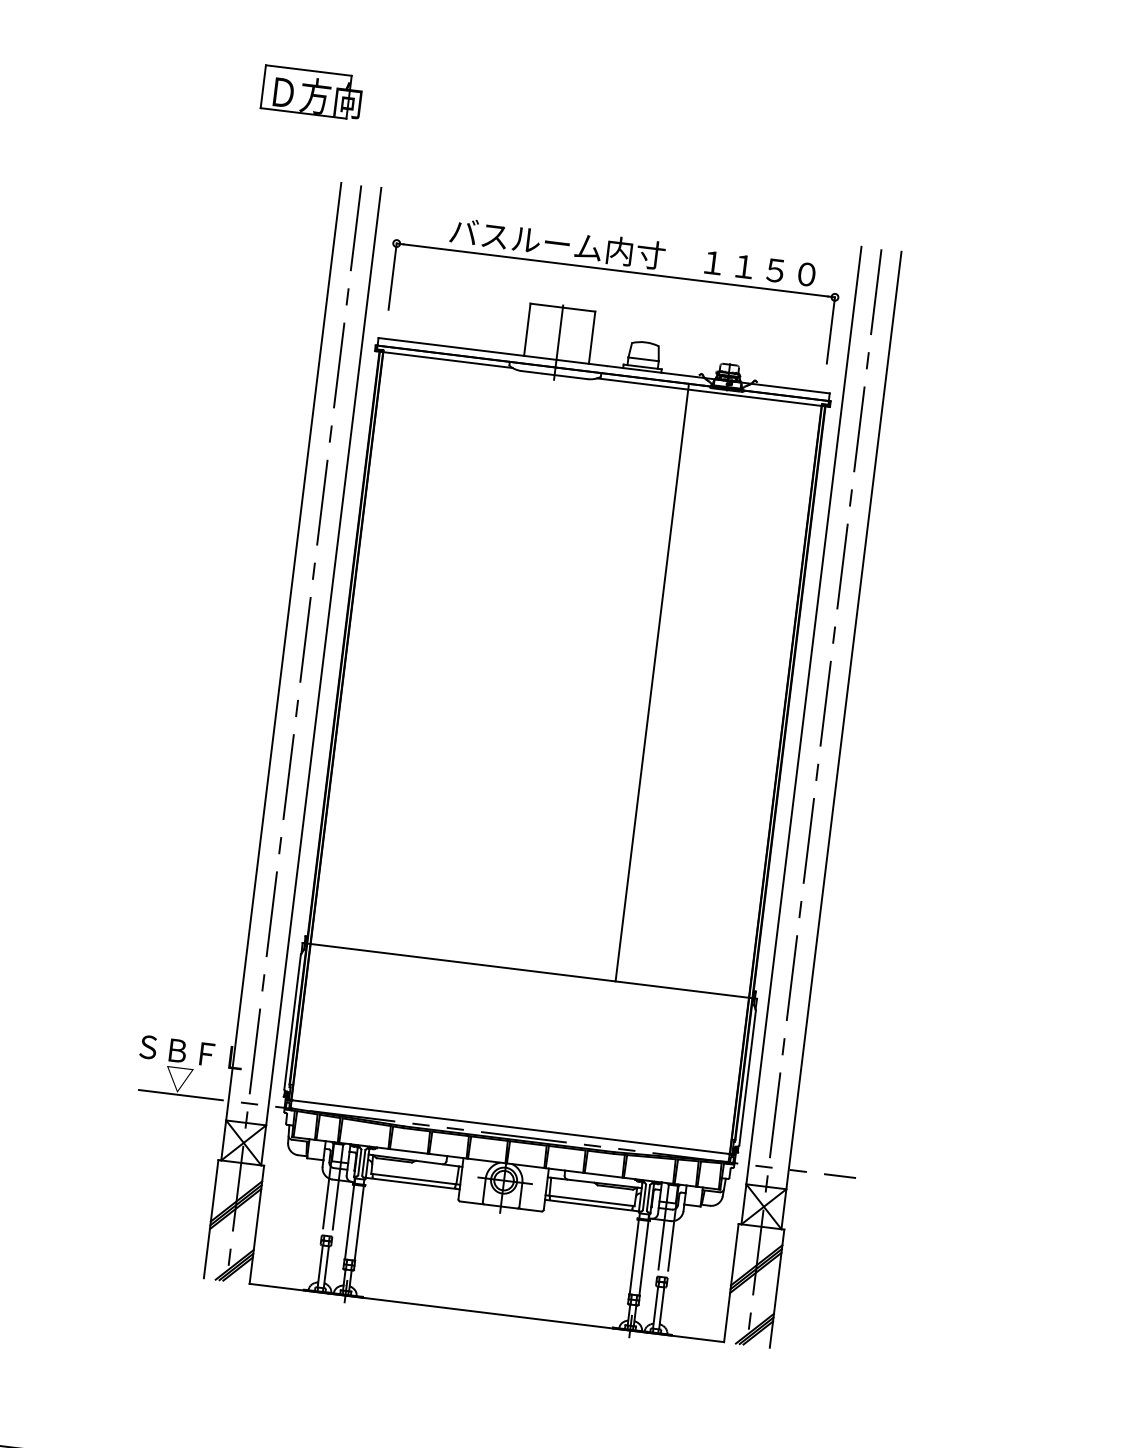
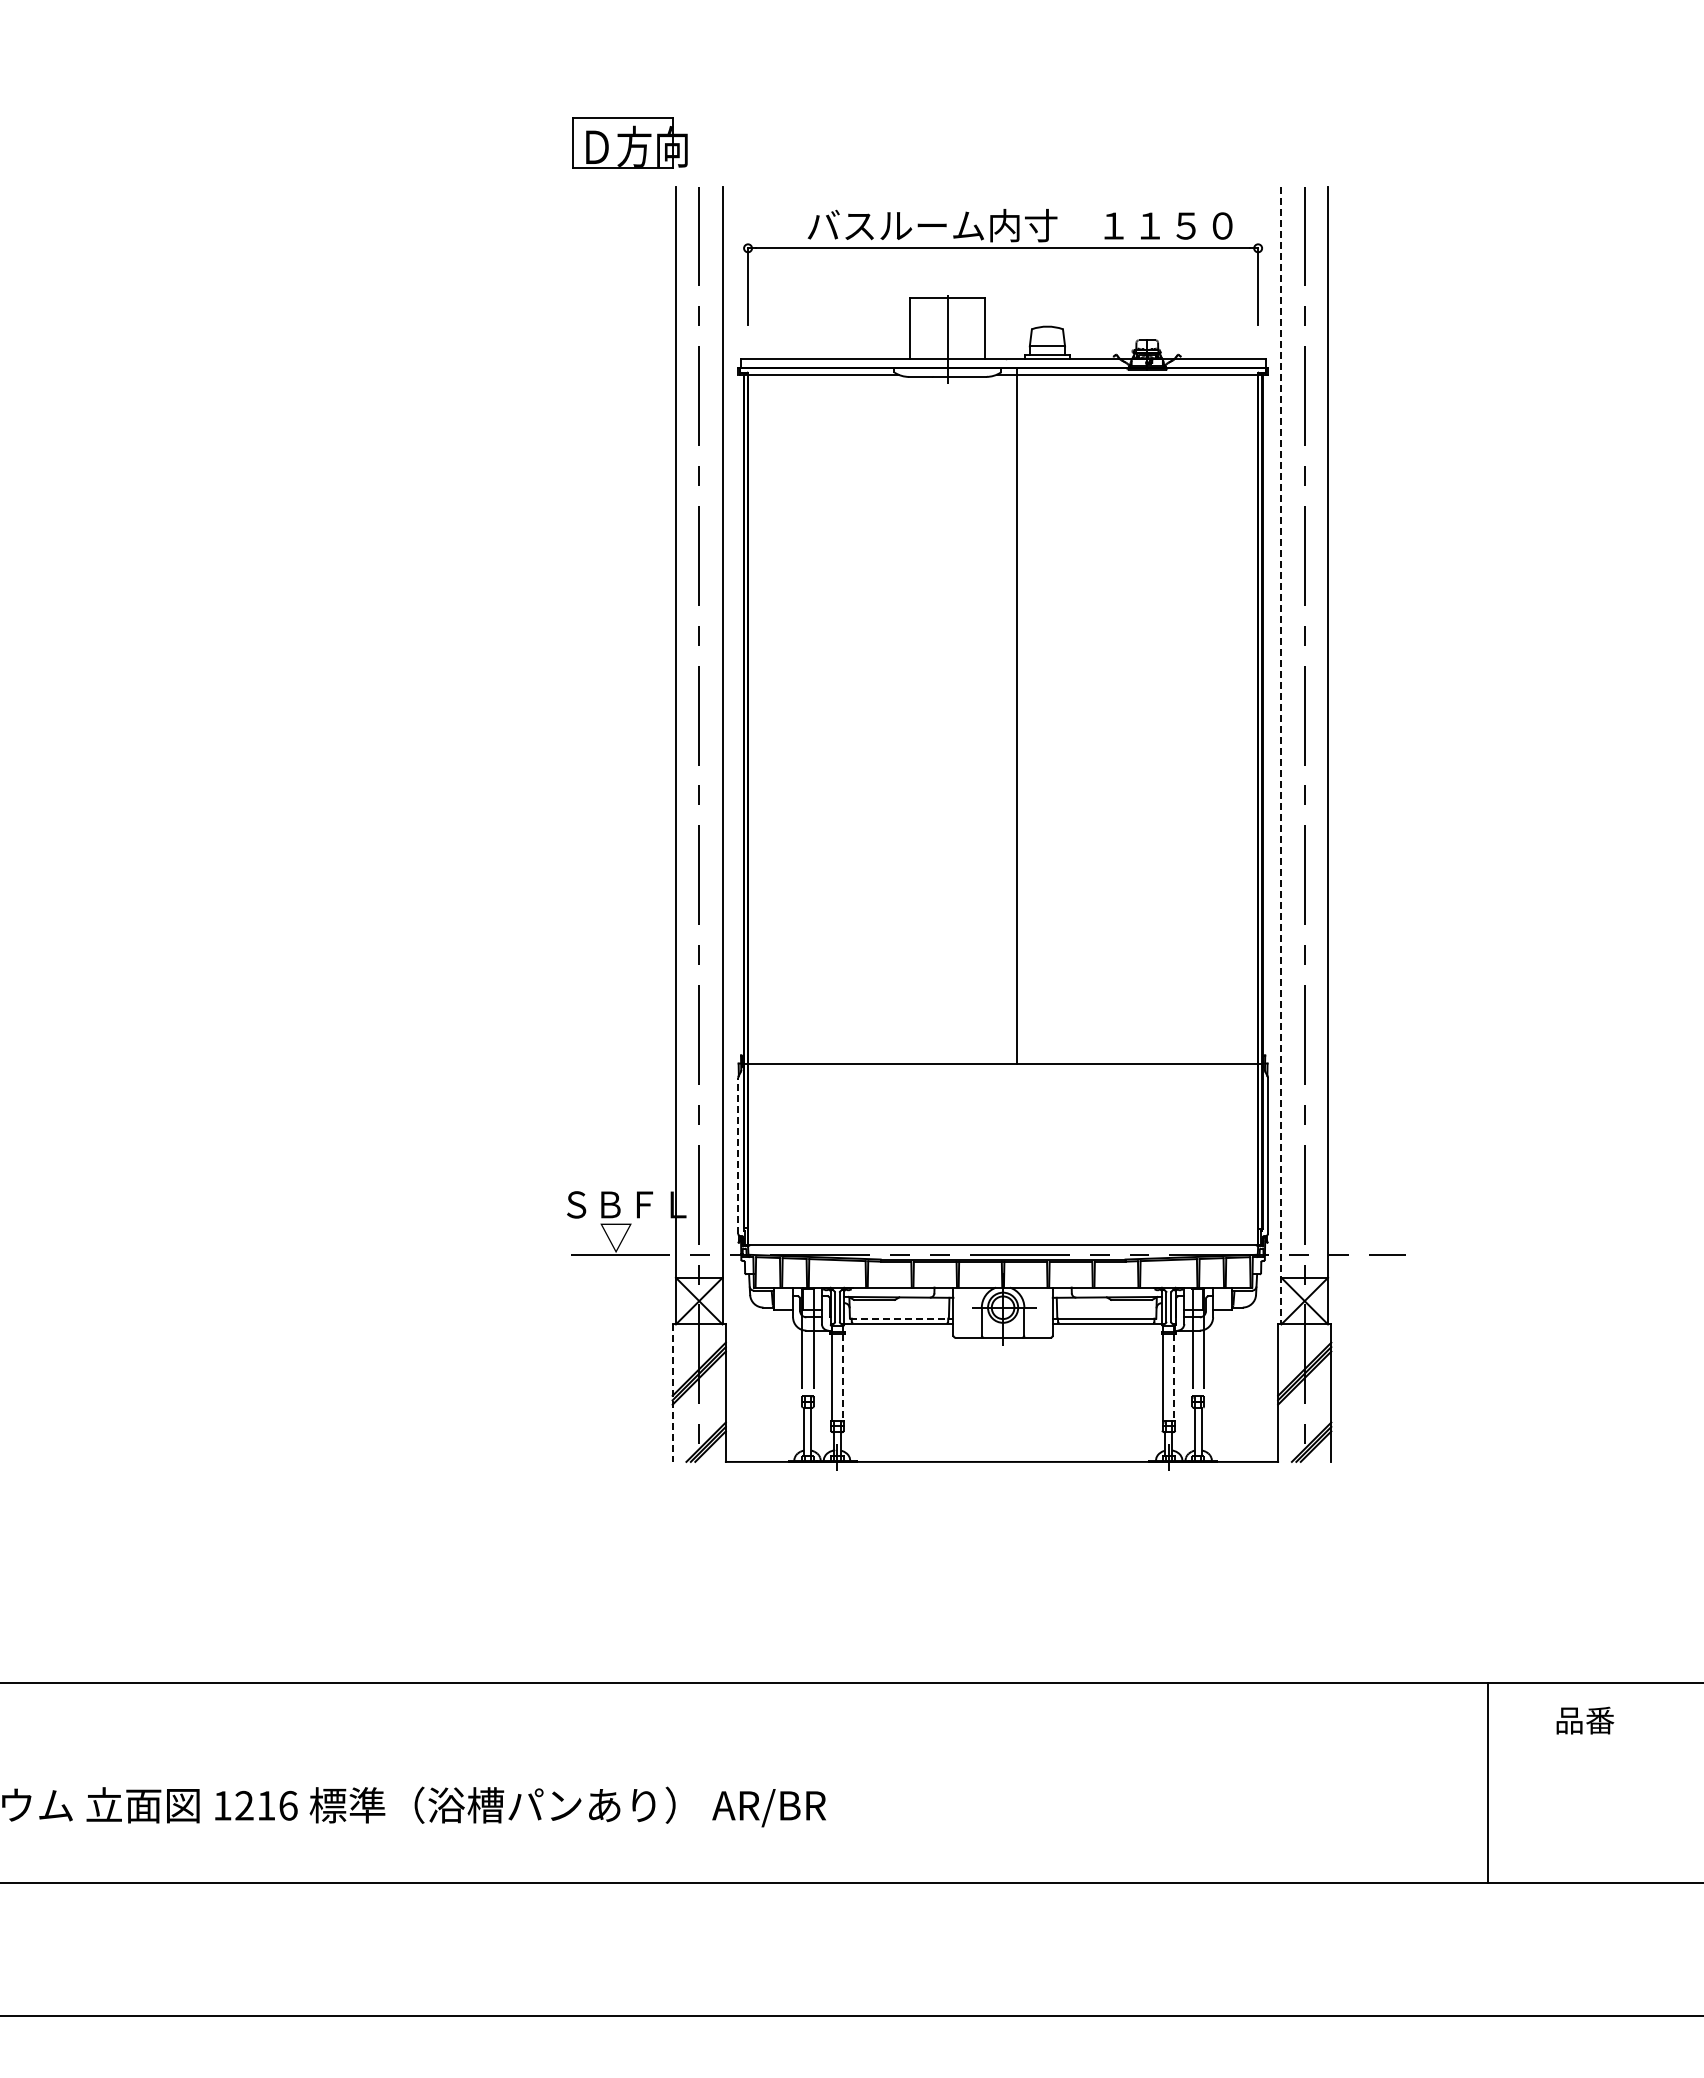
part: (311, 92) -> (629, 142), moved
line: (651, 682) -> (1016, 715), moved
line: (801, 735) -> (1281, 755), solid -> dashed
line: (292, 1021) -> (738, 1155), solid -> dashed
line: (415, 1179) -> (901, 1318), solid -> dashed
line: (210, 1219) -> (672, 1393), solid -> dashed
line: (359, 1223) -> (843, 1377), solid -> dashed
line: (643, 1258) -> (1174, 1377), solid -> dashed

